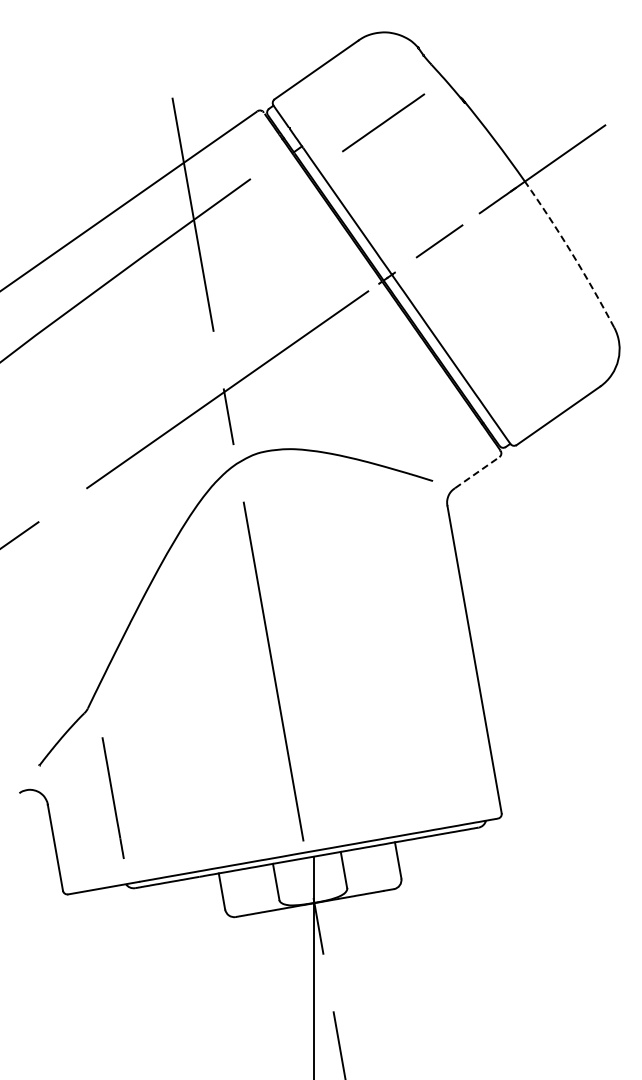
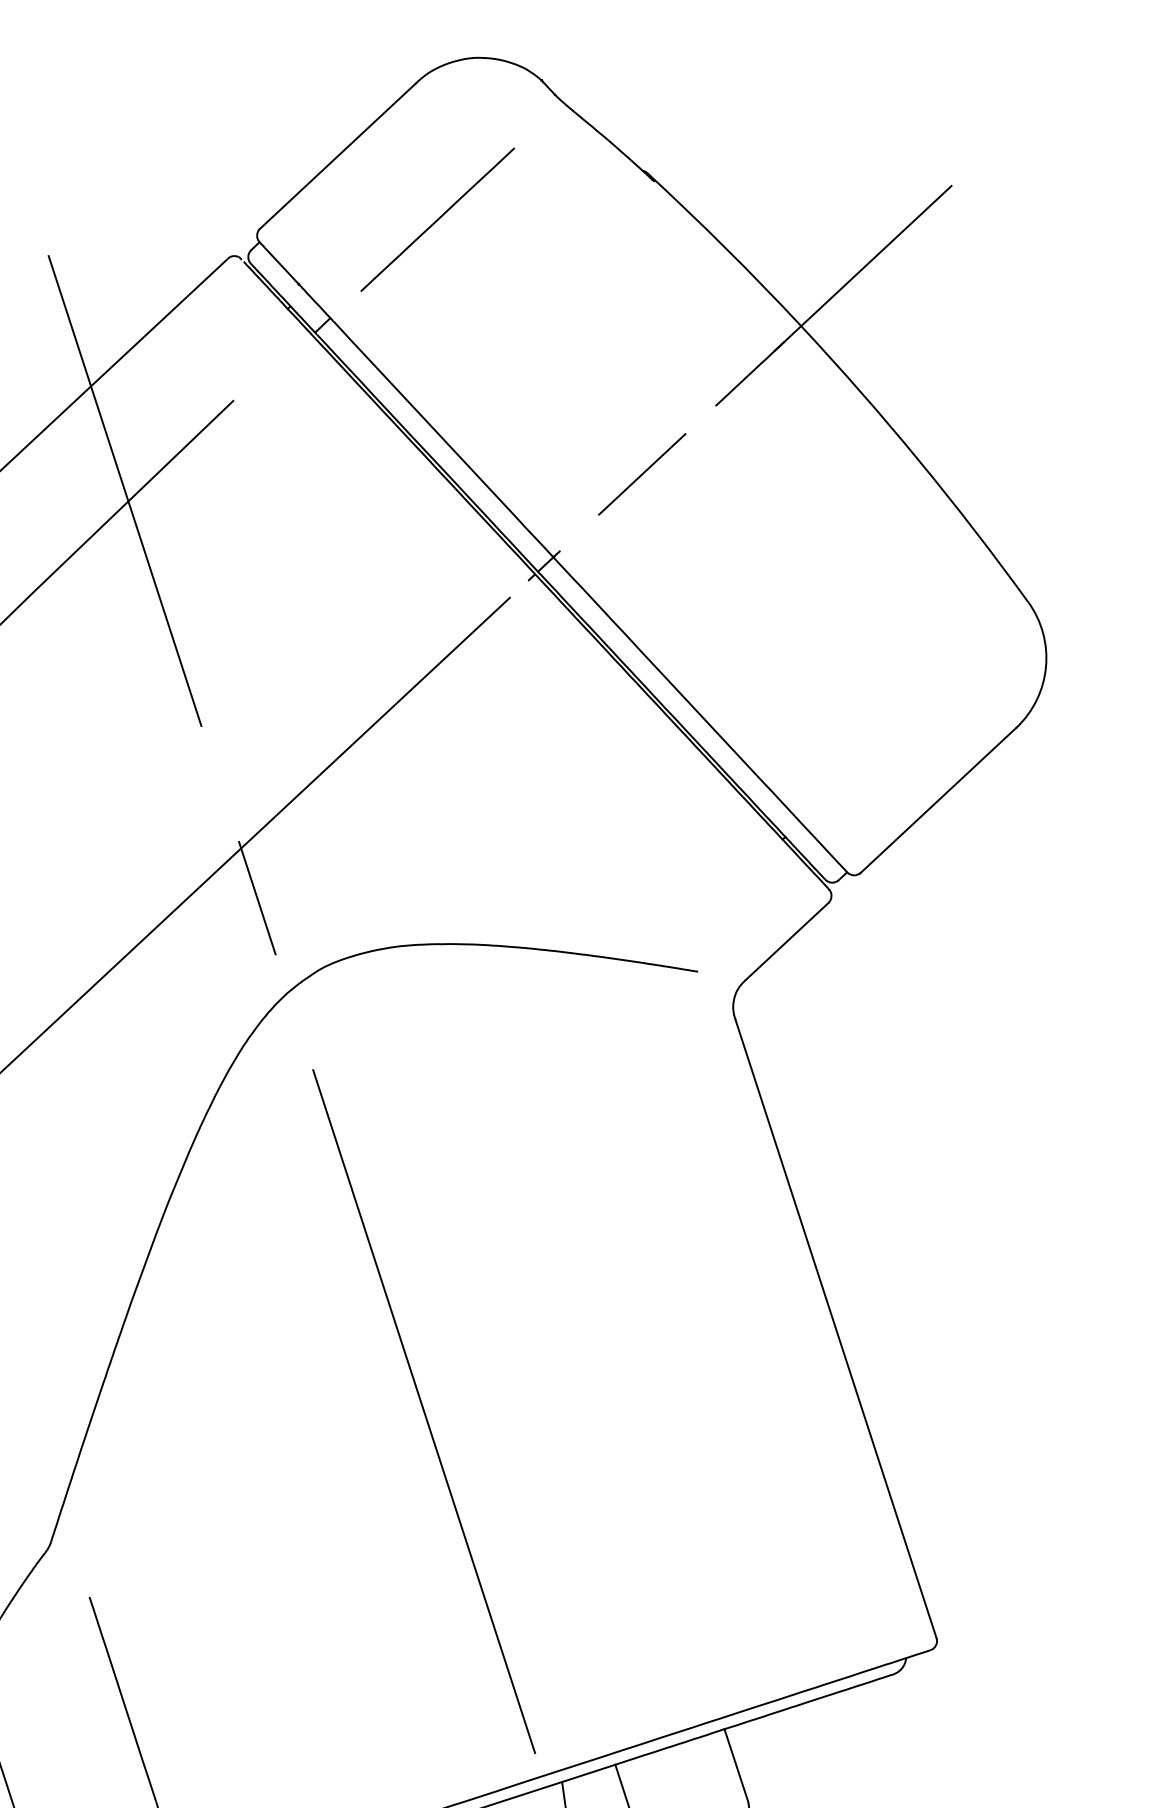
line: (383, 122) -> (437, 219), moved
arc: (571, 253) -> (918, 461), dashed -> solid
line: (477, 472) -> (787, 941), dashed -> solid

